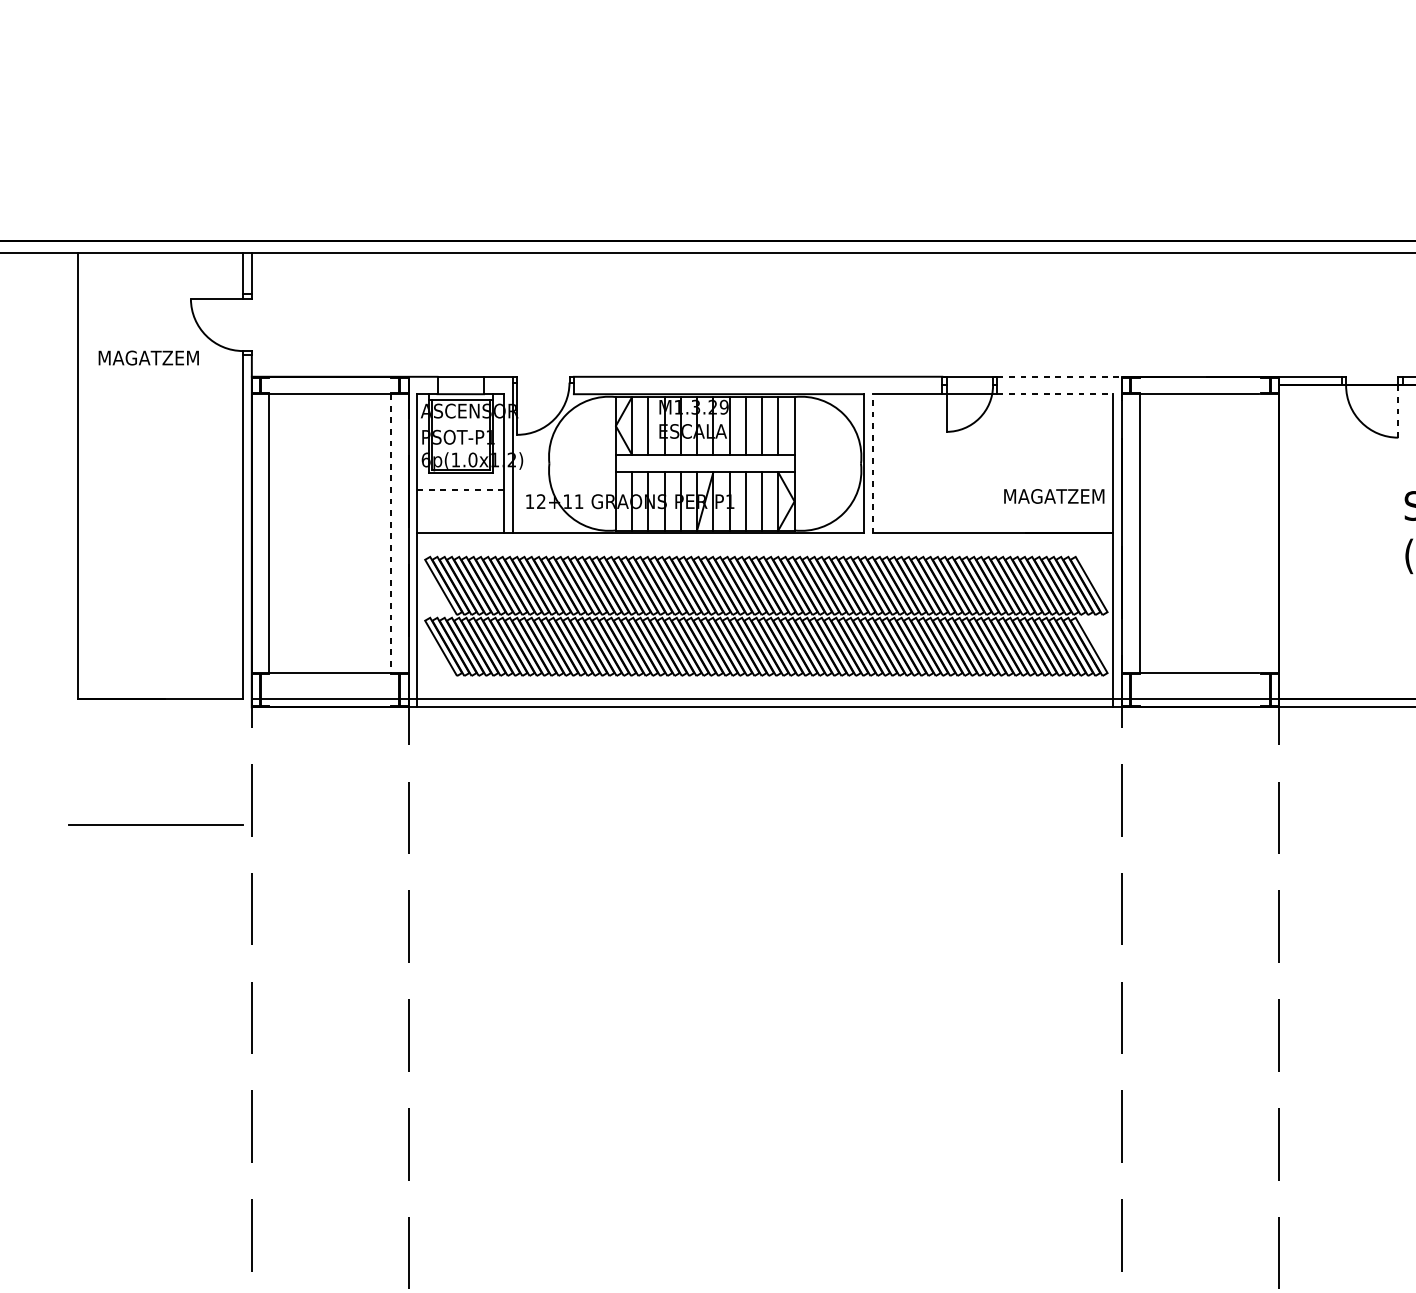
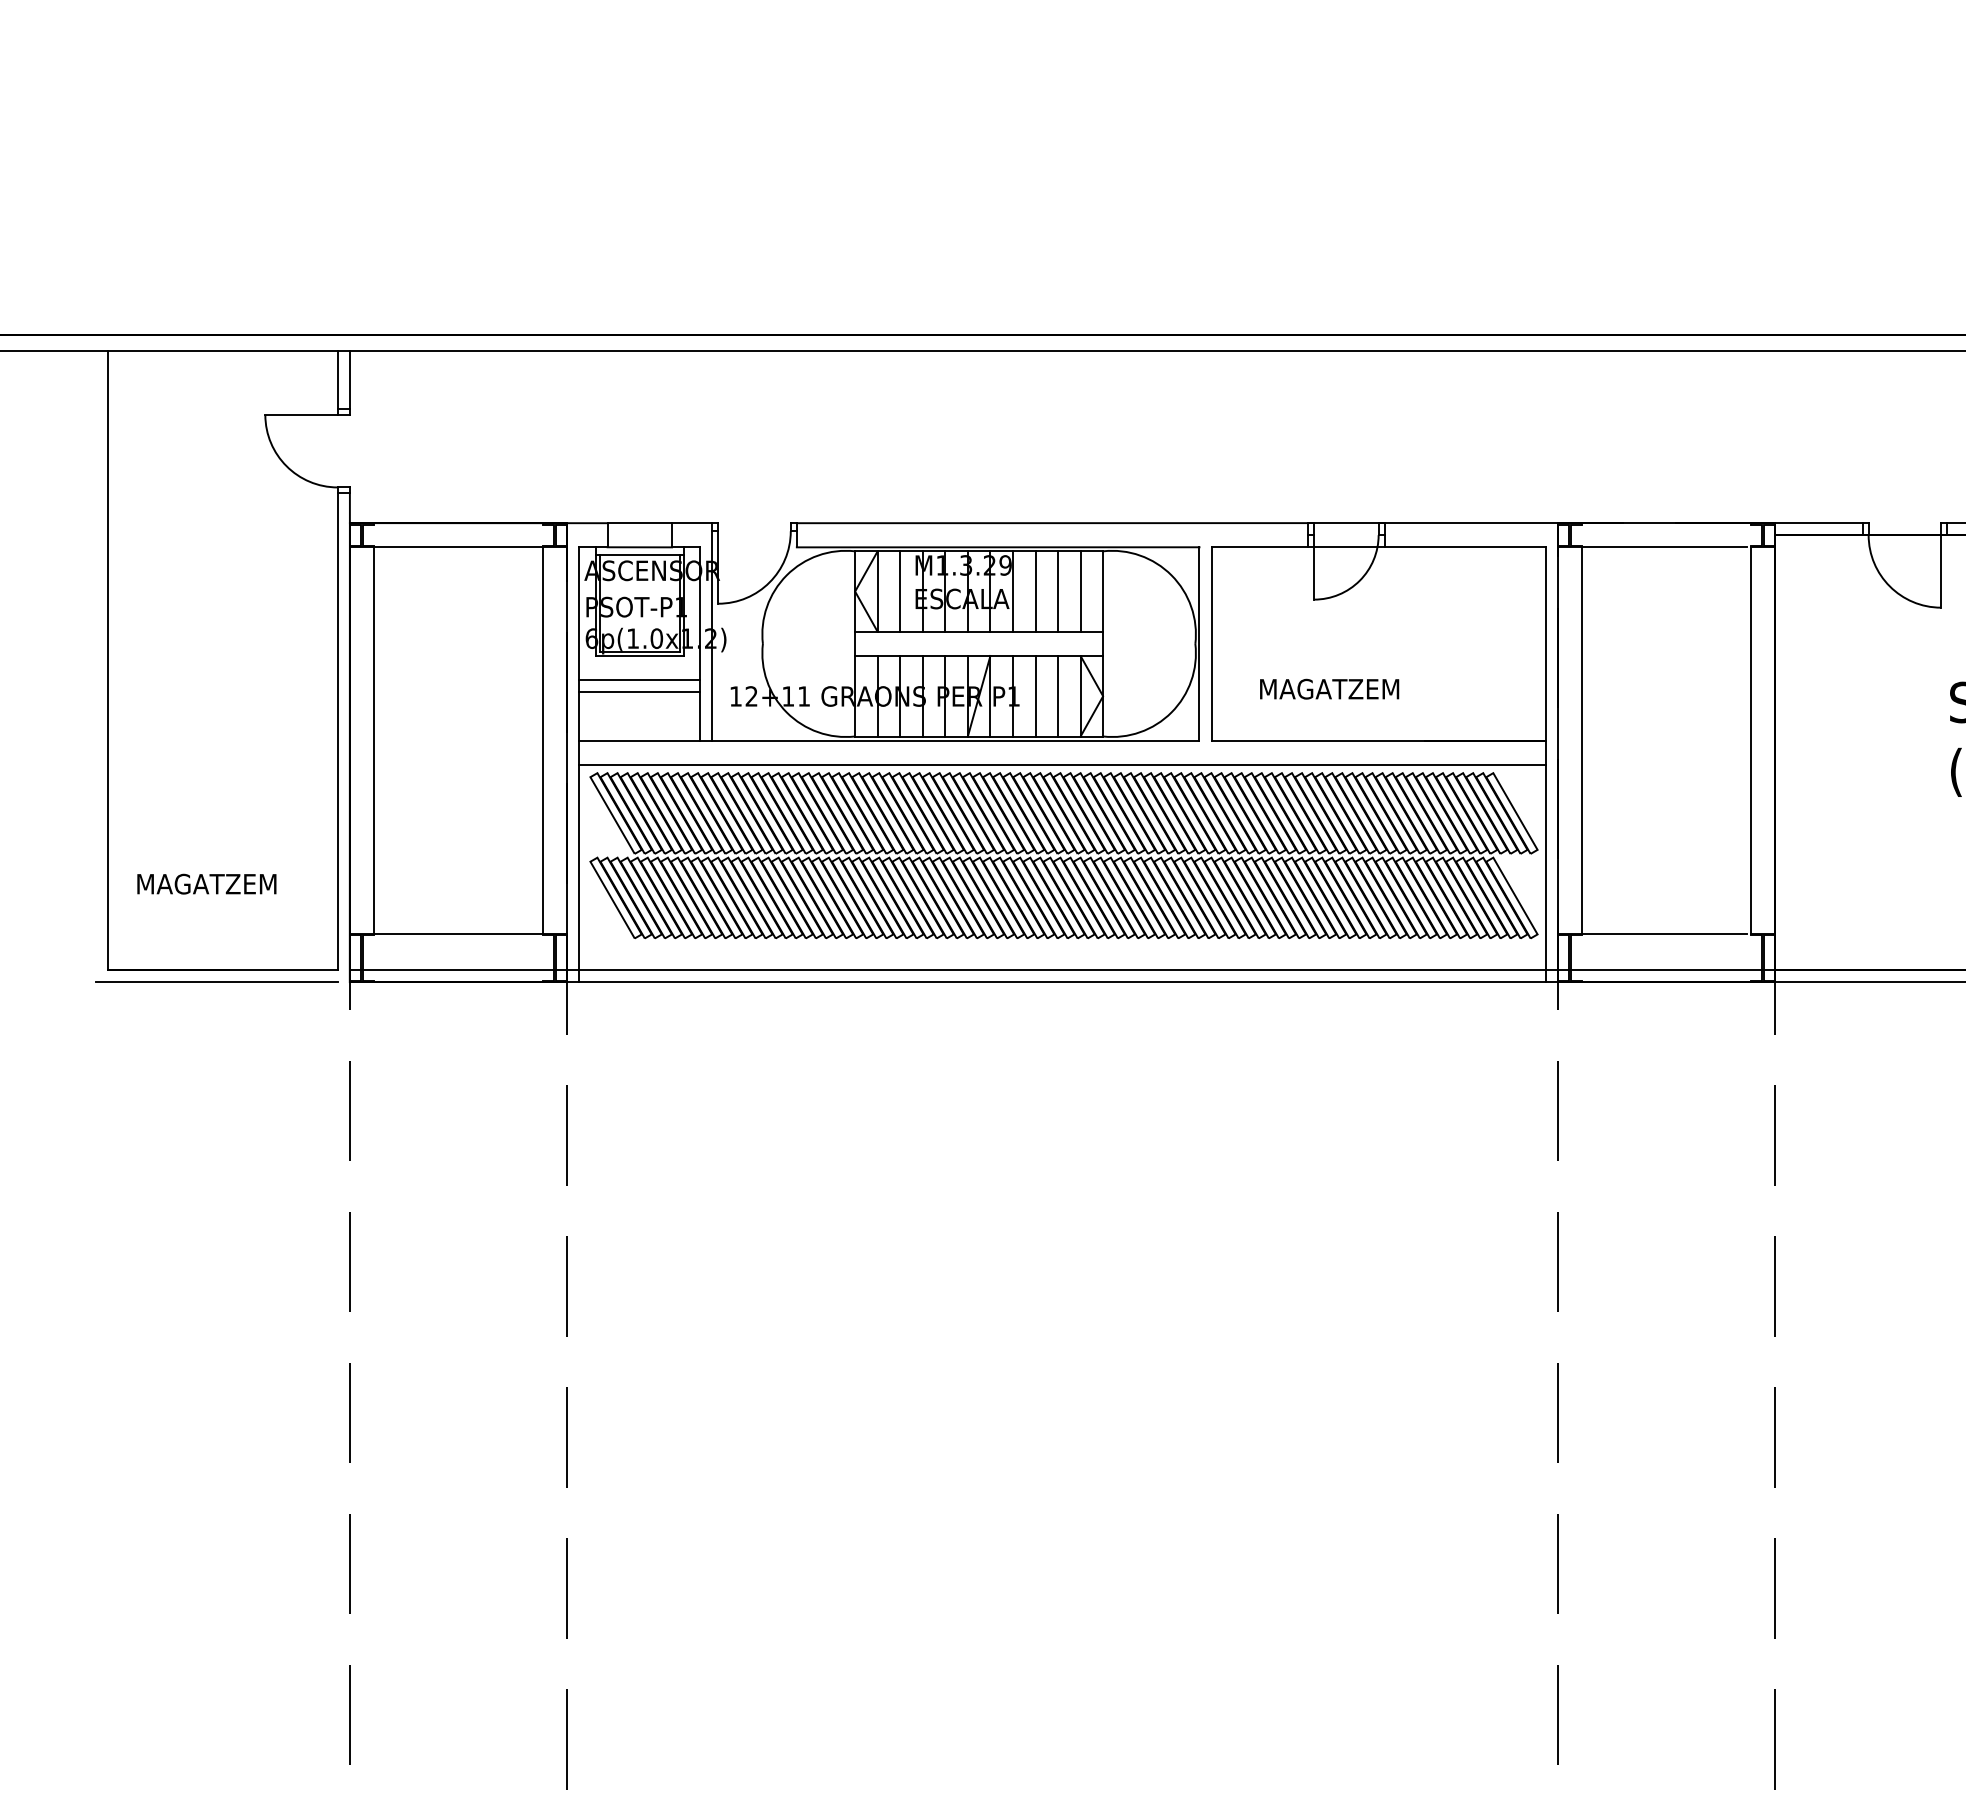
text: (148, 357) -> (206, 883), moved
line: (1059, 377) -> (1471, 523), dashed -> solid
line: (1055, 394) -> (1465, 547), dashed -> solid
line: (1398, 410) -> (1941, 570), dashed -> solid
line: (872, 463) -> (1211, 643), dashed -> solid
line: (460, 490) -> (639, 680), dashed -> solid
text: (1054, 495) -> (1329, 688), moved
line: (460, 498) -> (639, 692), added
line: (1261, 533) -> (1751, 740), added
line: (391, 534) -> (543, 741), dashed -> solid
line: (765, 550) -> (1062, 764), added
line: (155, 824) -> (216, 981), moved

